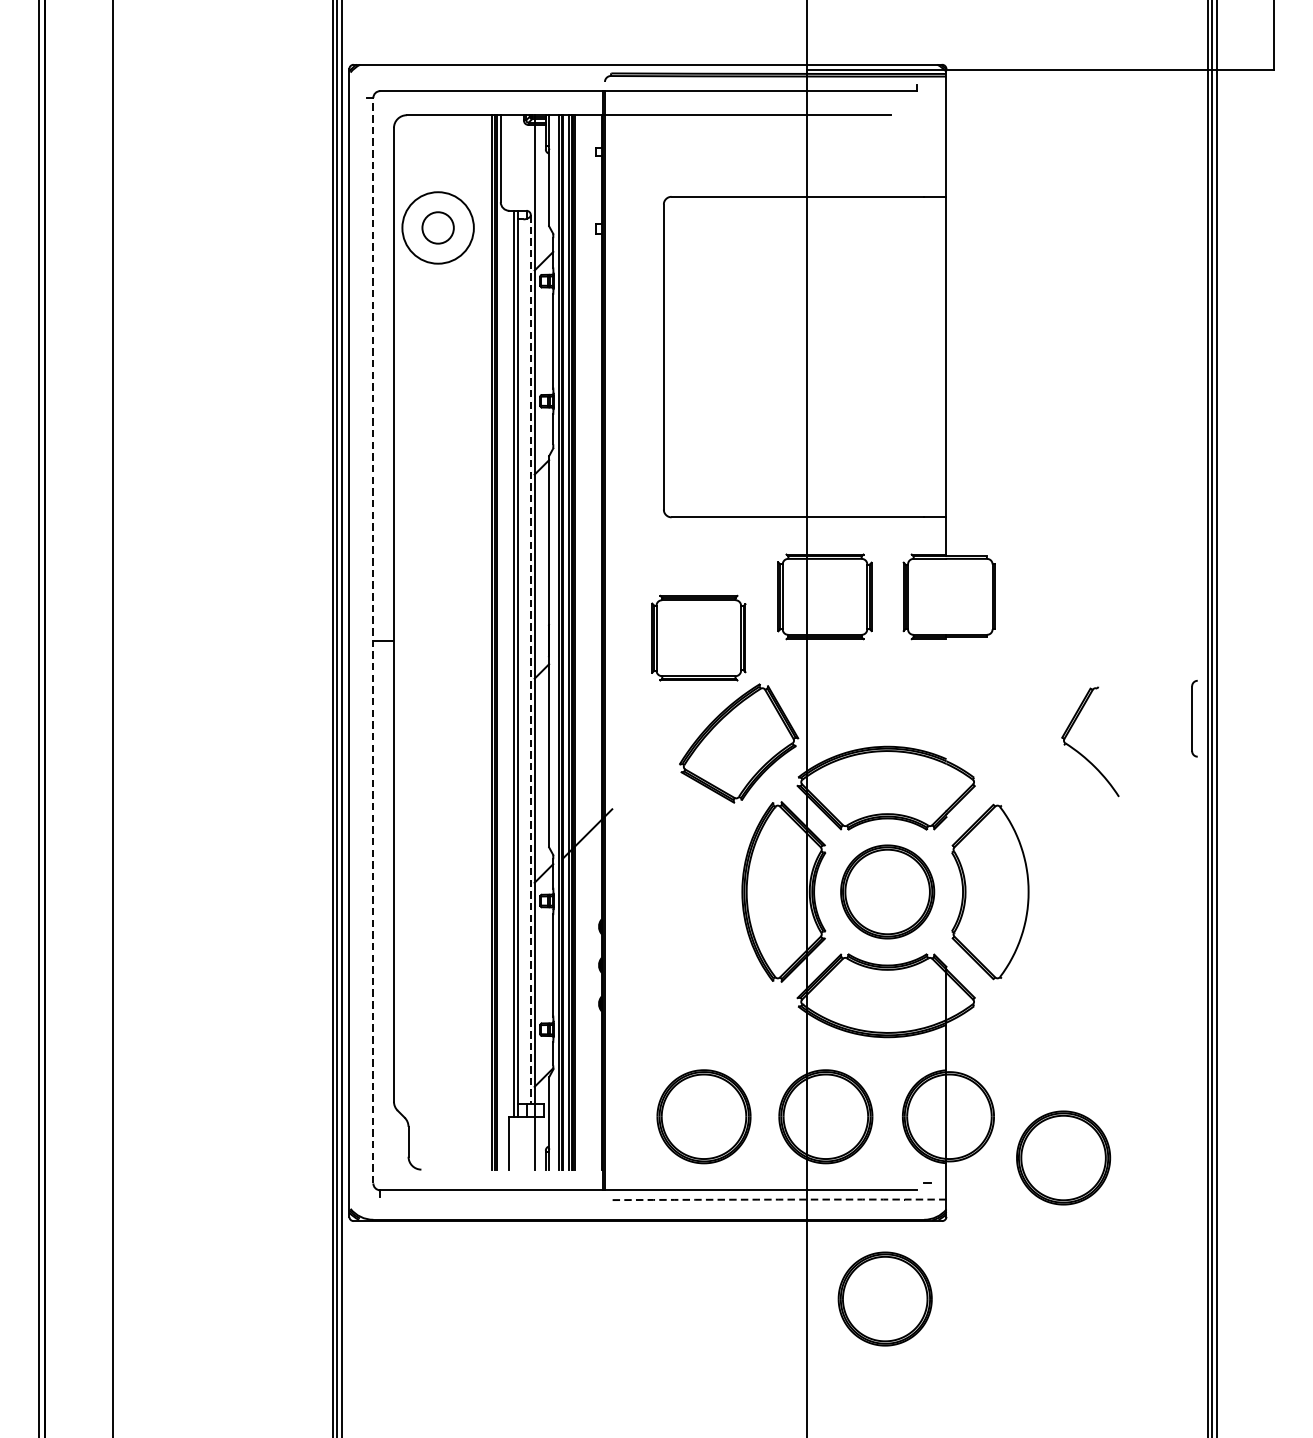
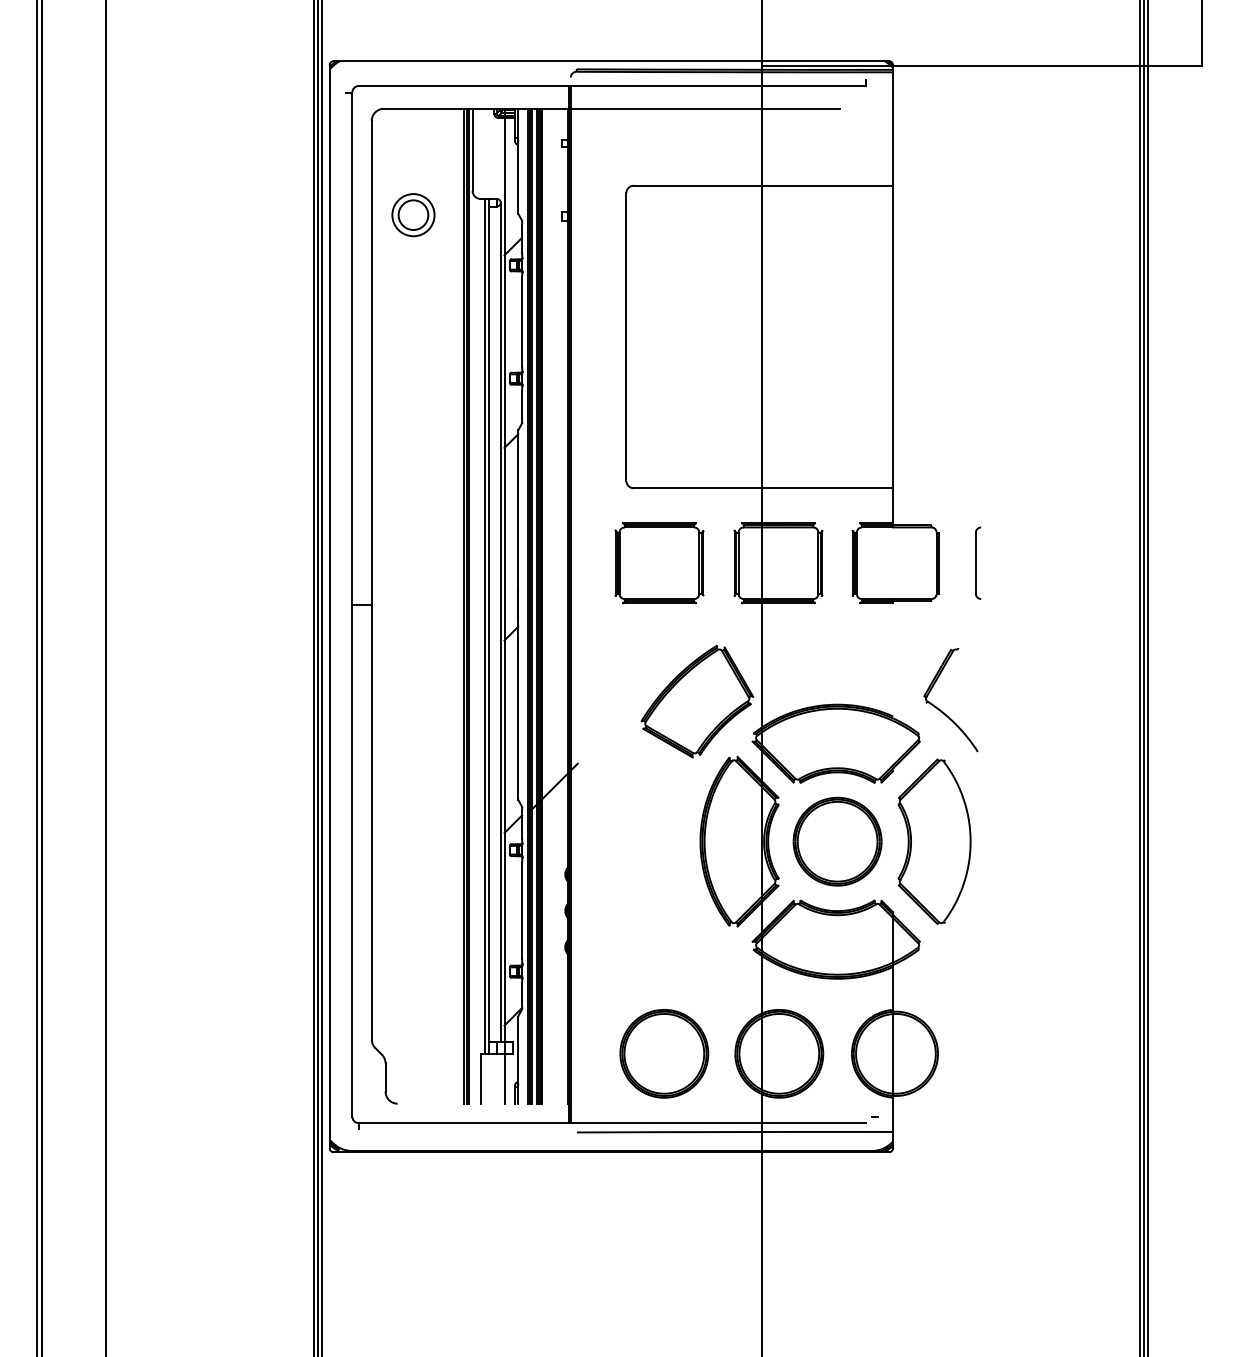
circle: (438, 228) -> (413, 215), size x0.62
part: (698, 638) -> (659, 563), moved
line: (373, 640) -> (352, 604), dashed -> solid
line: (530, 659) -> (500, 622), dashed -> solid
part: (1194, 717) -> (978, 562), moved
part: (1082, 753) -> (943, 711), moved
part: (1063, 1157) -> (1003, 1092), removed
arc: (778, 1200) -> (734, 1132), dashed -> solid
part: (885, 1298) -> (835, 1225), removed

